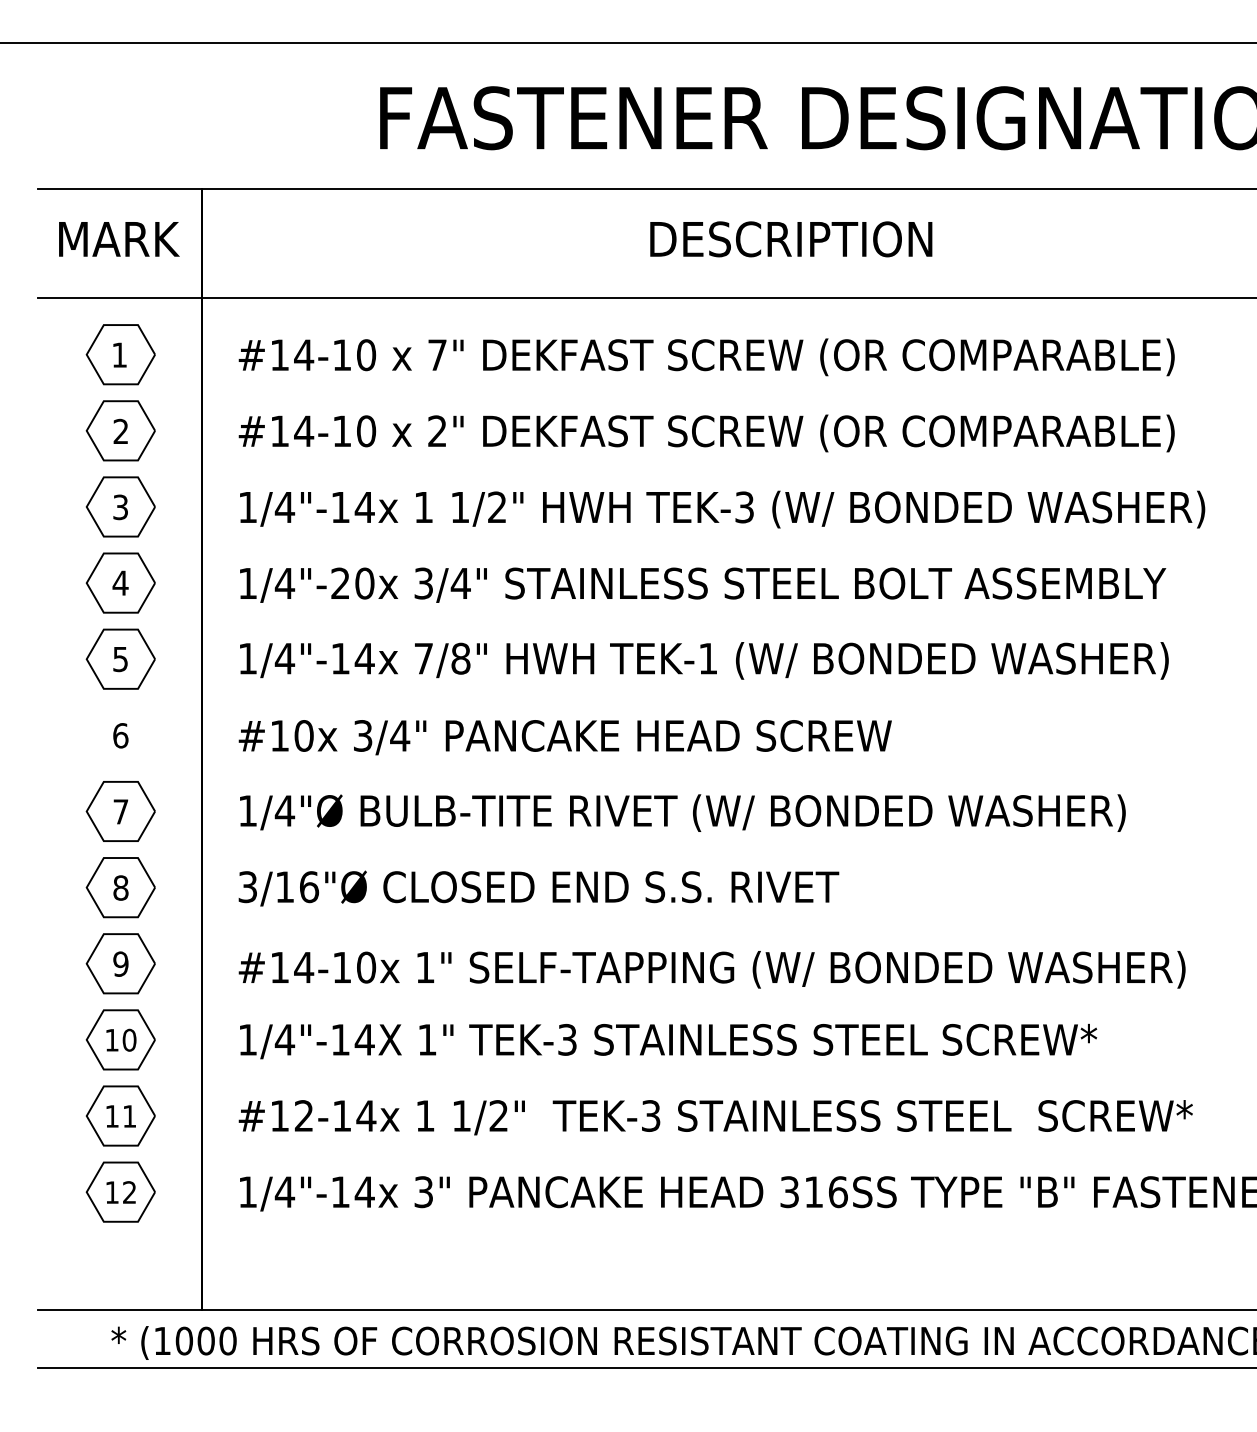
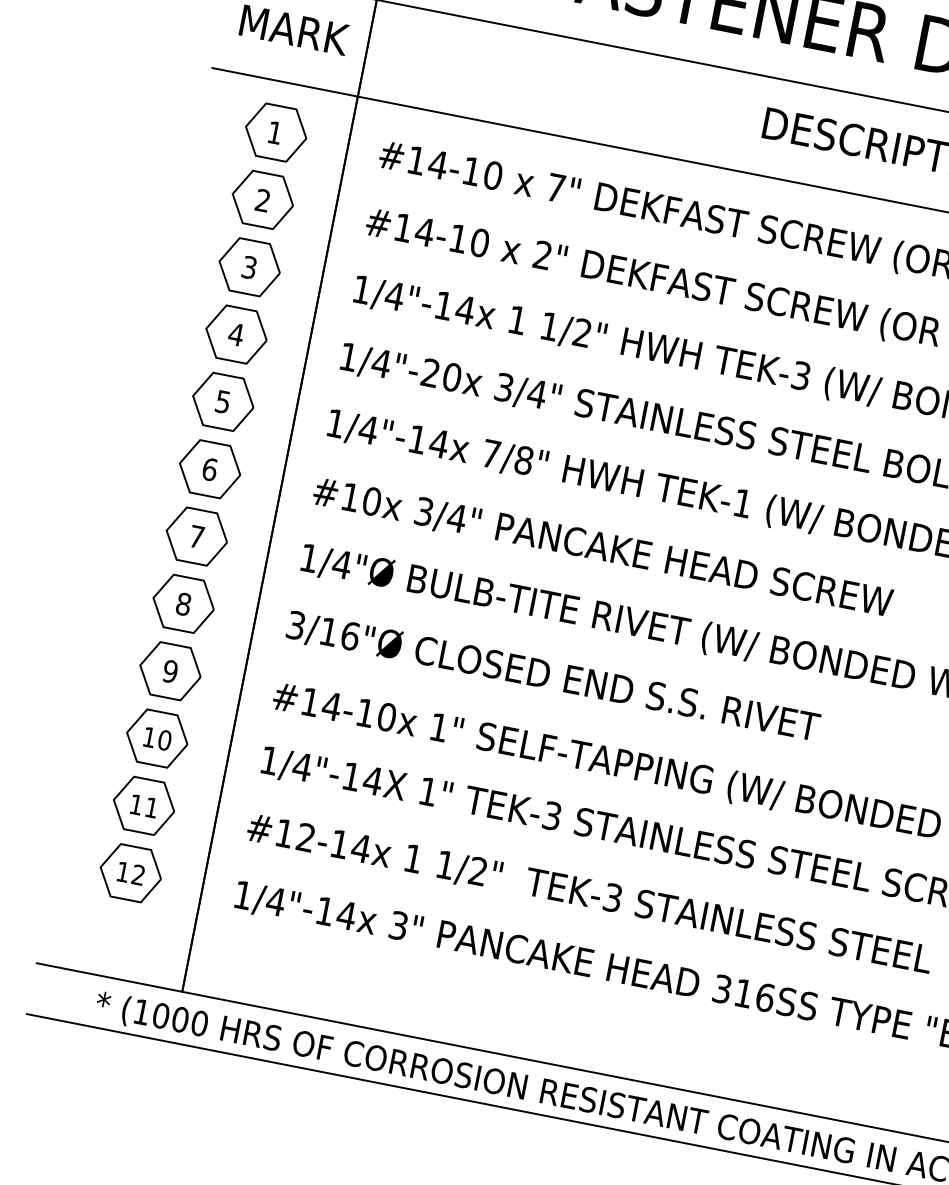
part: (120, 734) -> (209, 468), added

